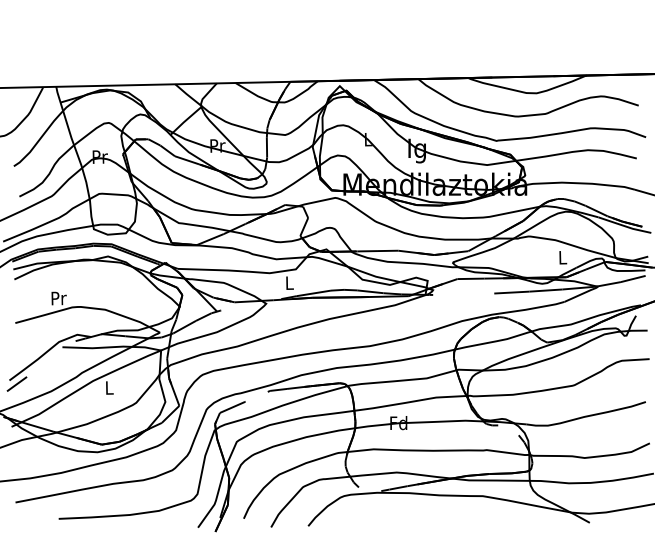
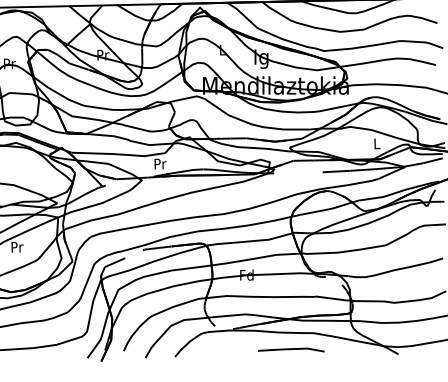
text: (289, 282) -> (160, 163), L -> Pr
text: (109, 387) -> (17, 246), L -> Pr
line: (454, 517) -> (291, 350), added

